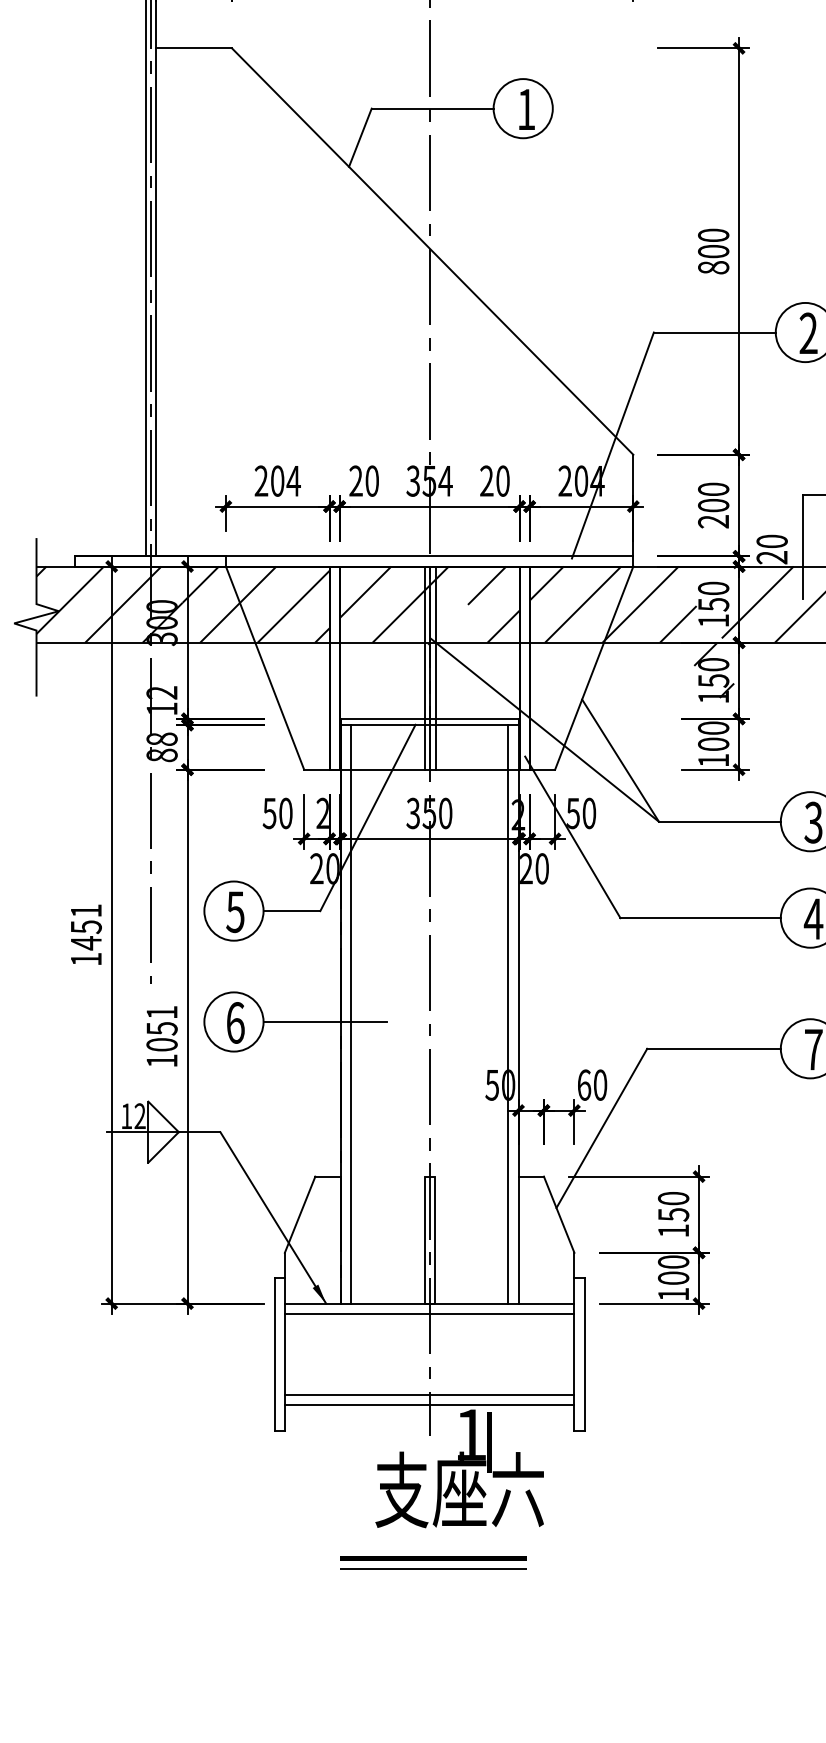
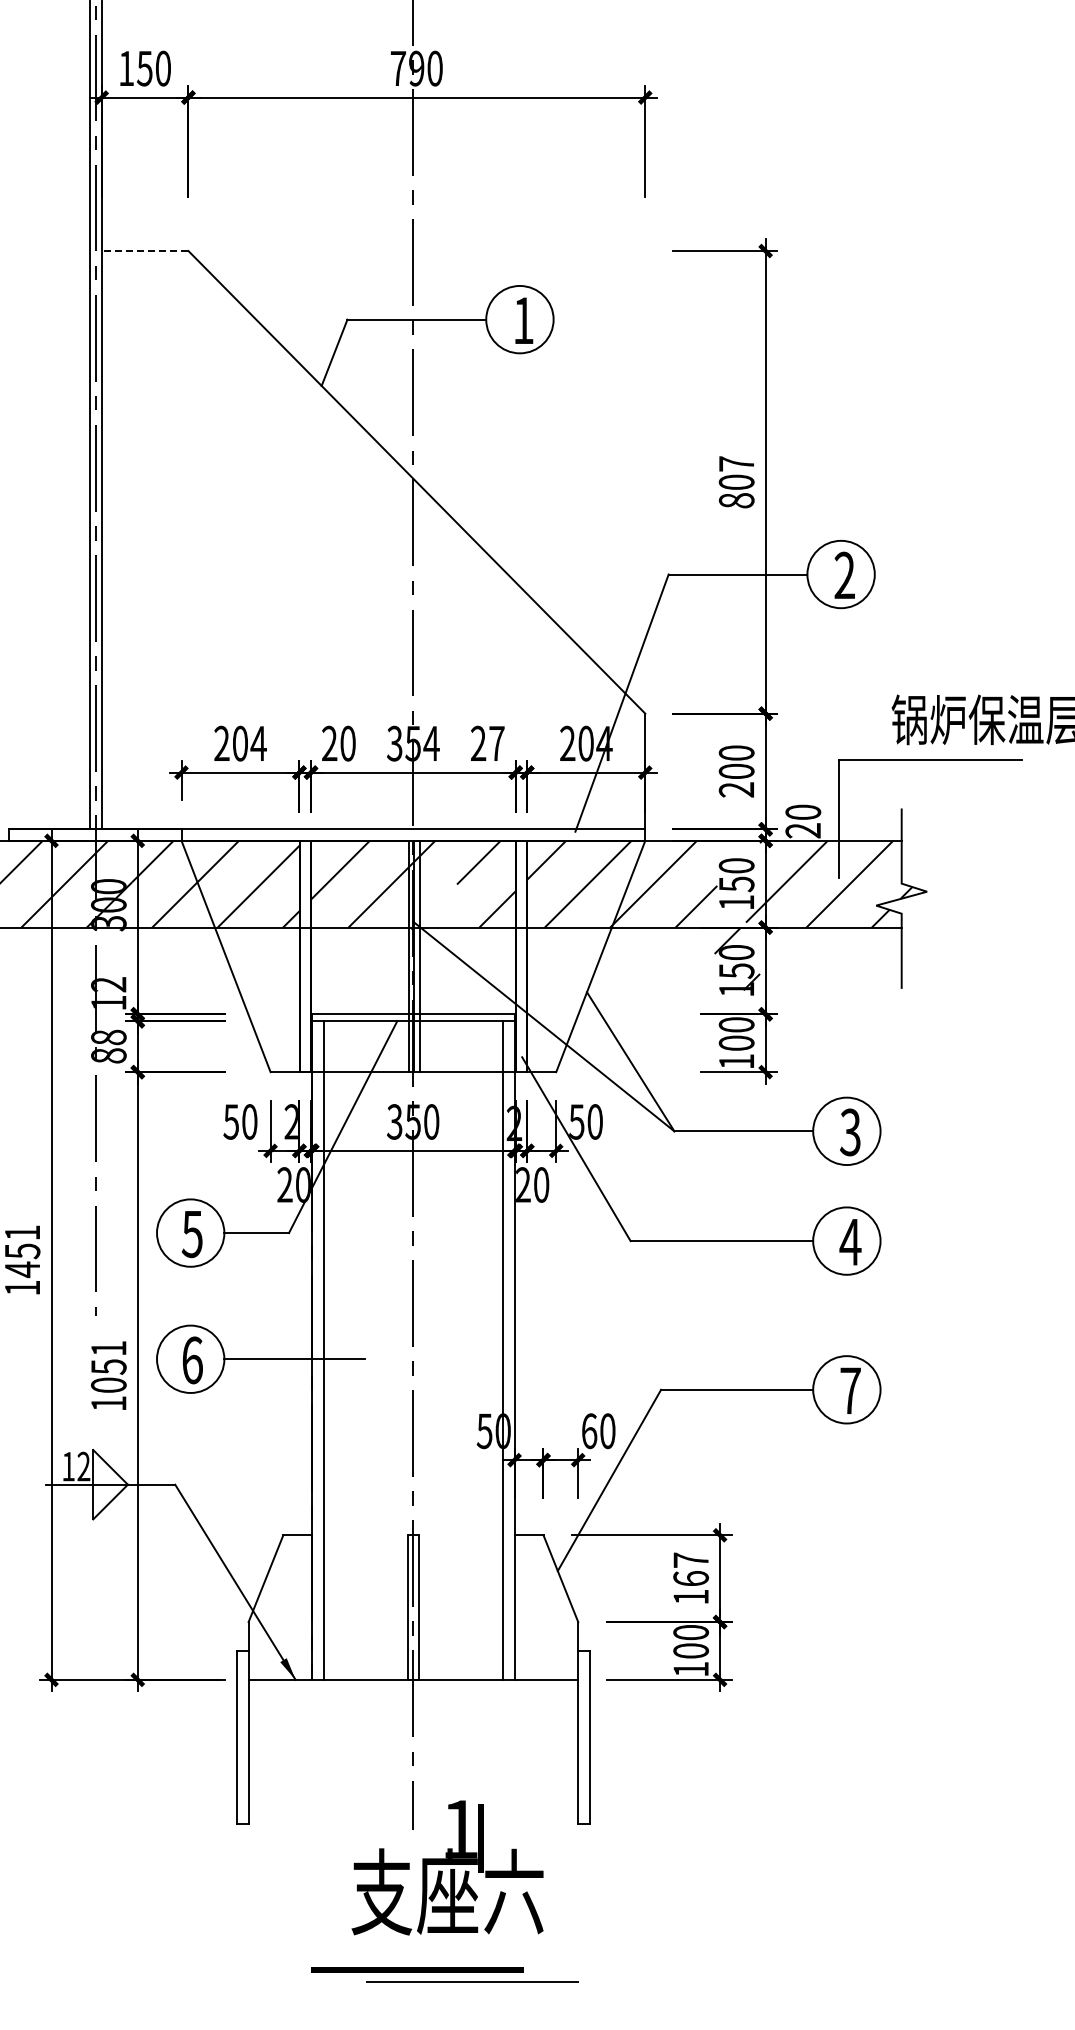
line: (193, 48) -> (144, 251), solid -> dashed
text: (713, 235) -> (736, 463), 800 -> 807
text: (502, 481) -> (496, 743), 20 -> 27
text: (673, 1206) -> (691, 1569), 150 -> 167
line: (429, 1313) -> (413, 1691), removed
line: (429, 1394) -> (413, 1783), removed
line: (429, 1405) -> (413, 1795), removed
line: (433, 1568) -> (472, 1981), moved

